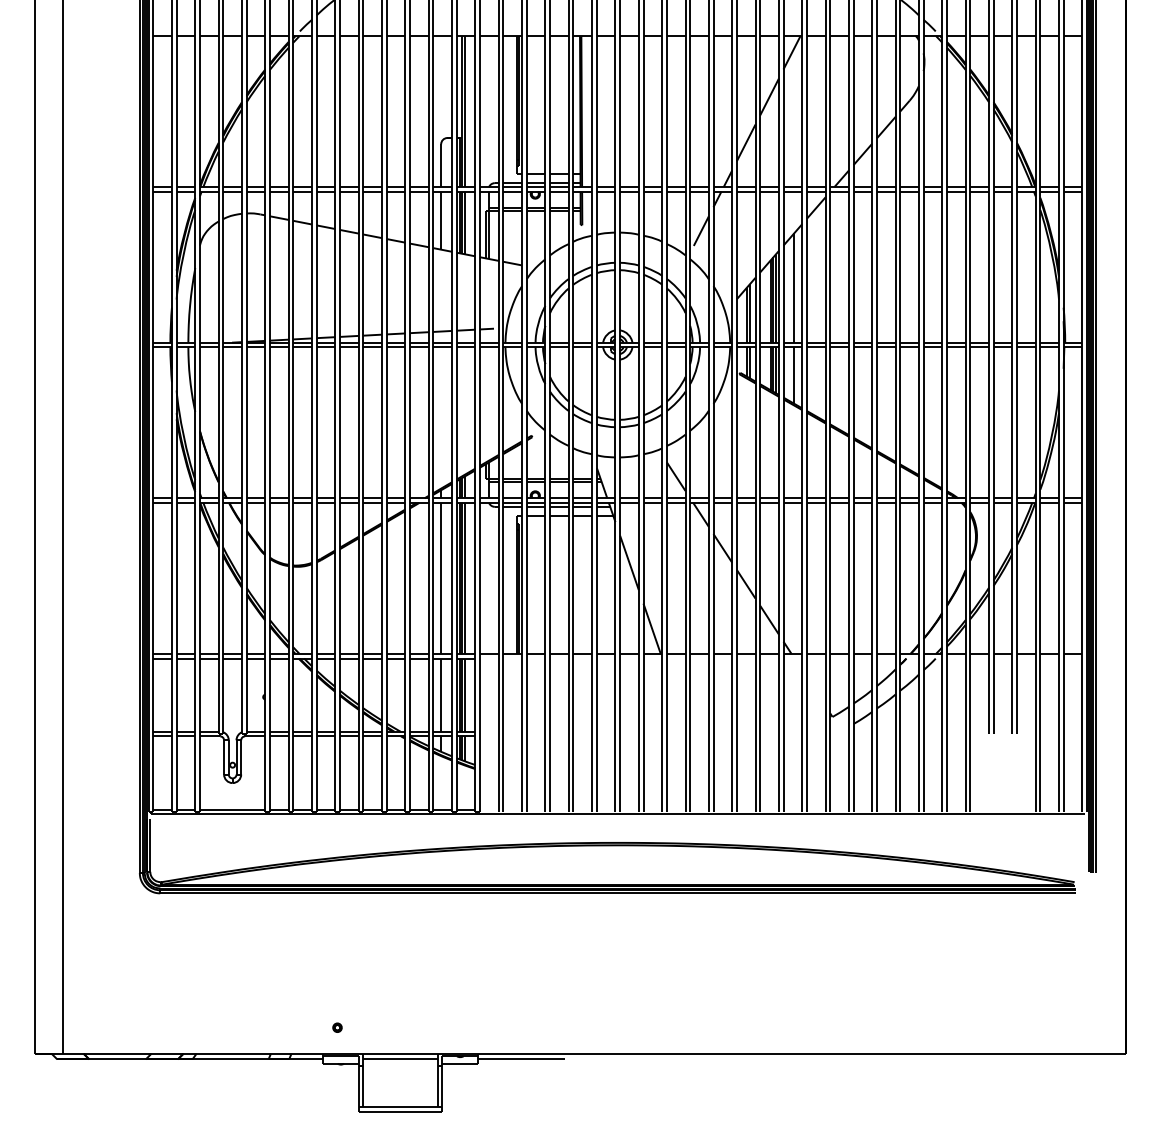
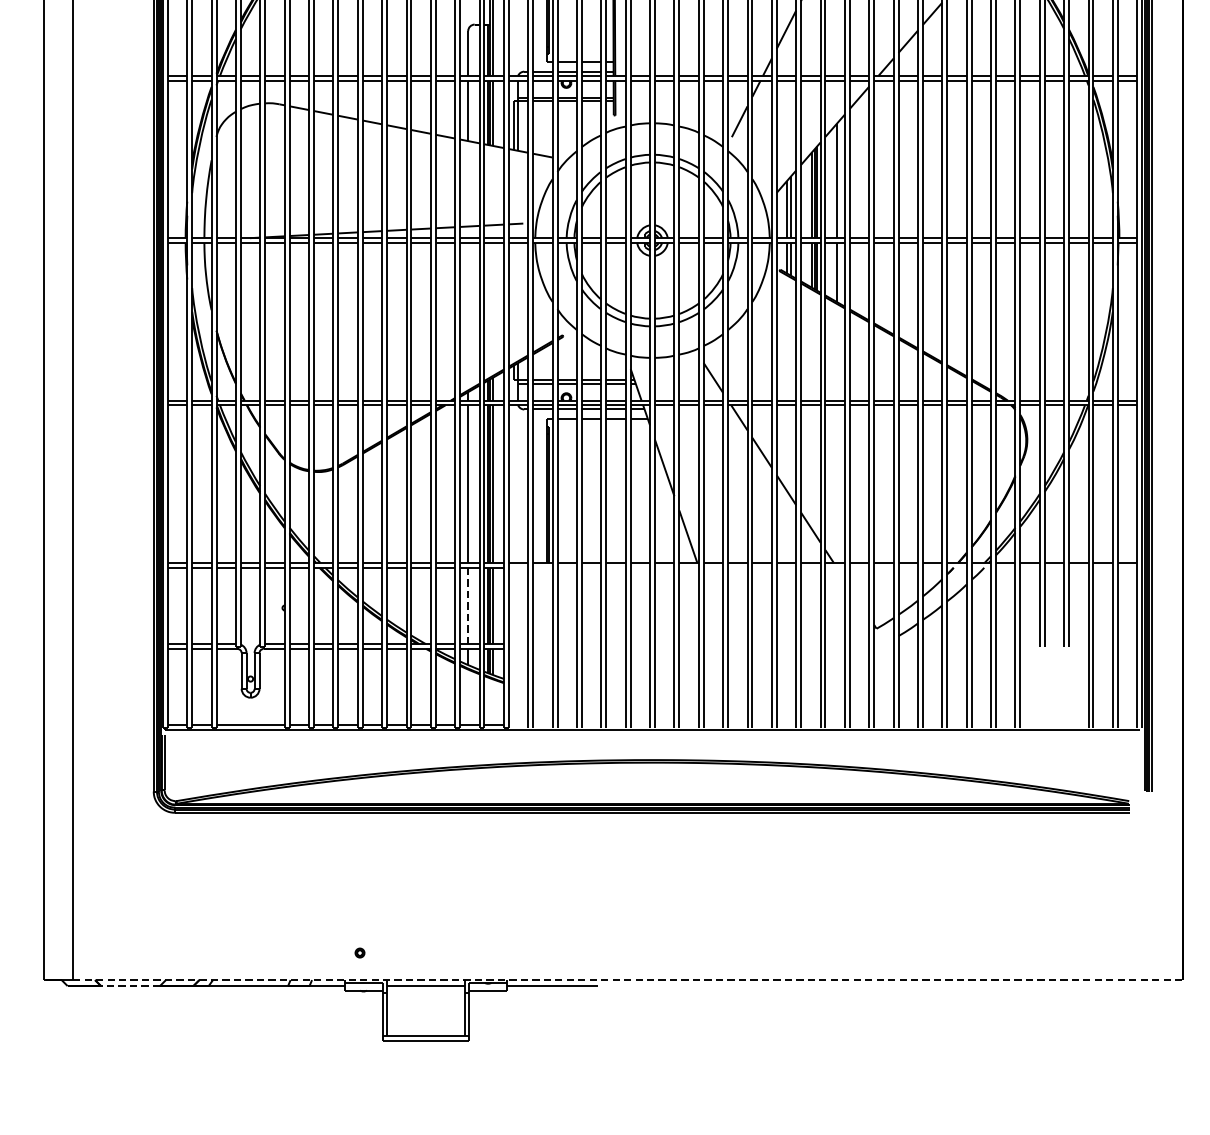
line: (441, 695) -> (468, 606), solid -> dashed
line: (594, 1053) -> (628, 979), solid -> dashed
line: (117, 1059) -> (130, 986), solid -> dashed

